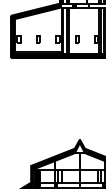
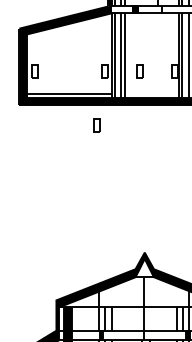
part: (38, 39) -> (96, 125), moved

